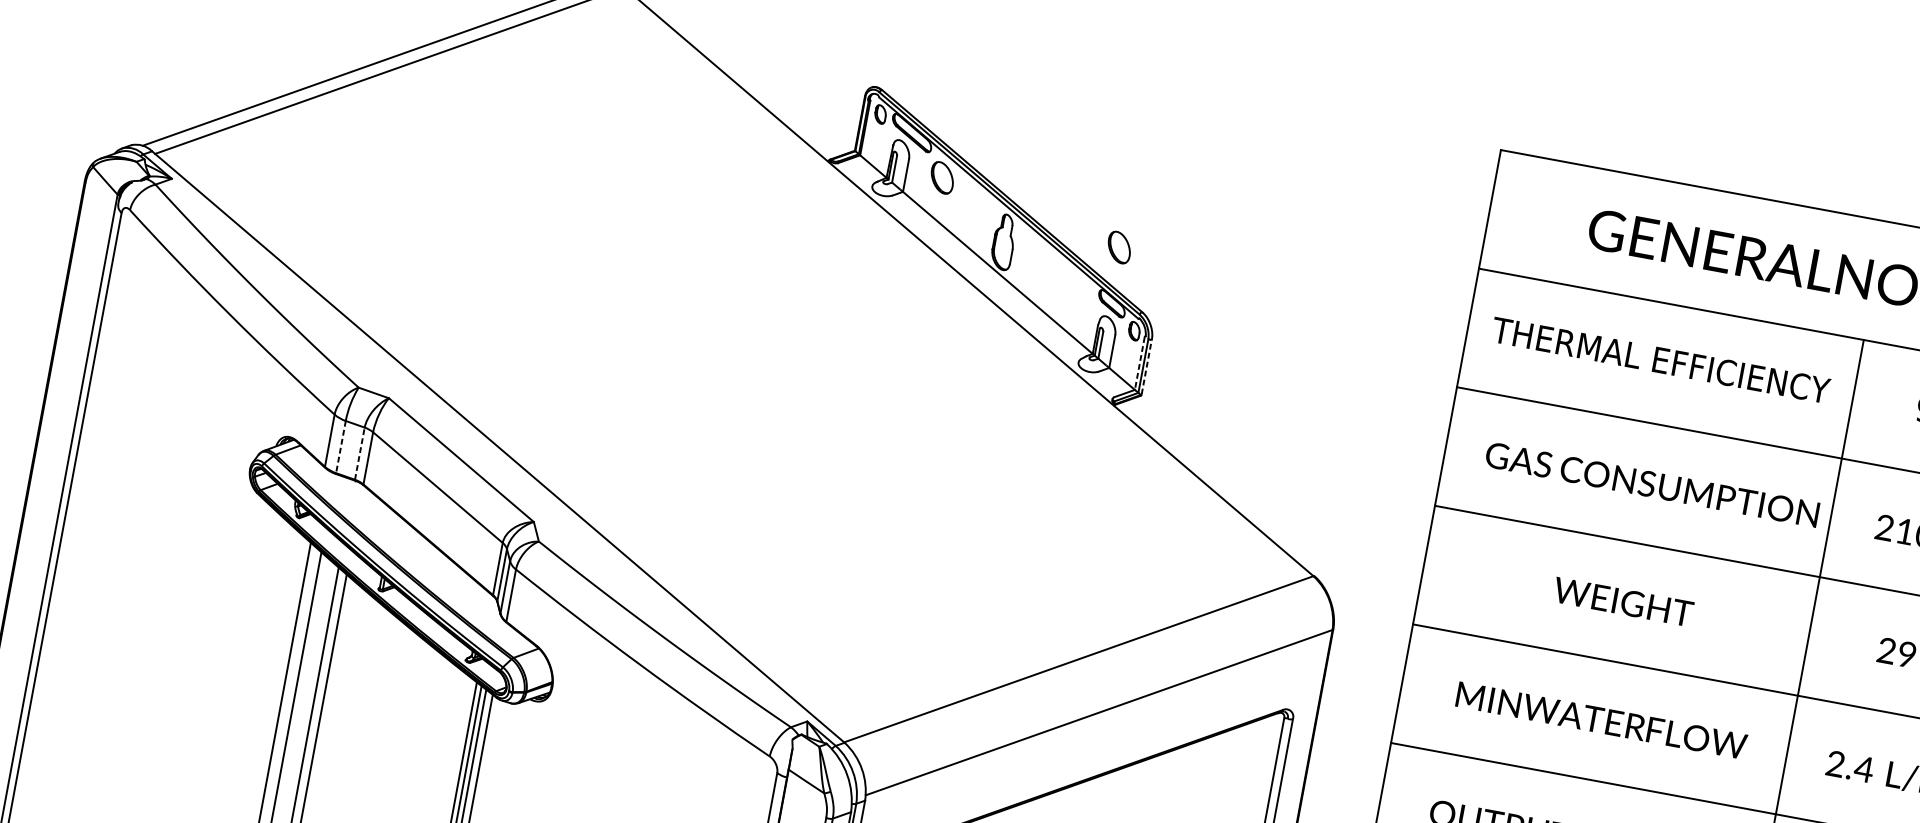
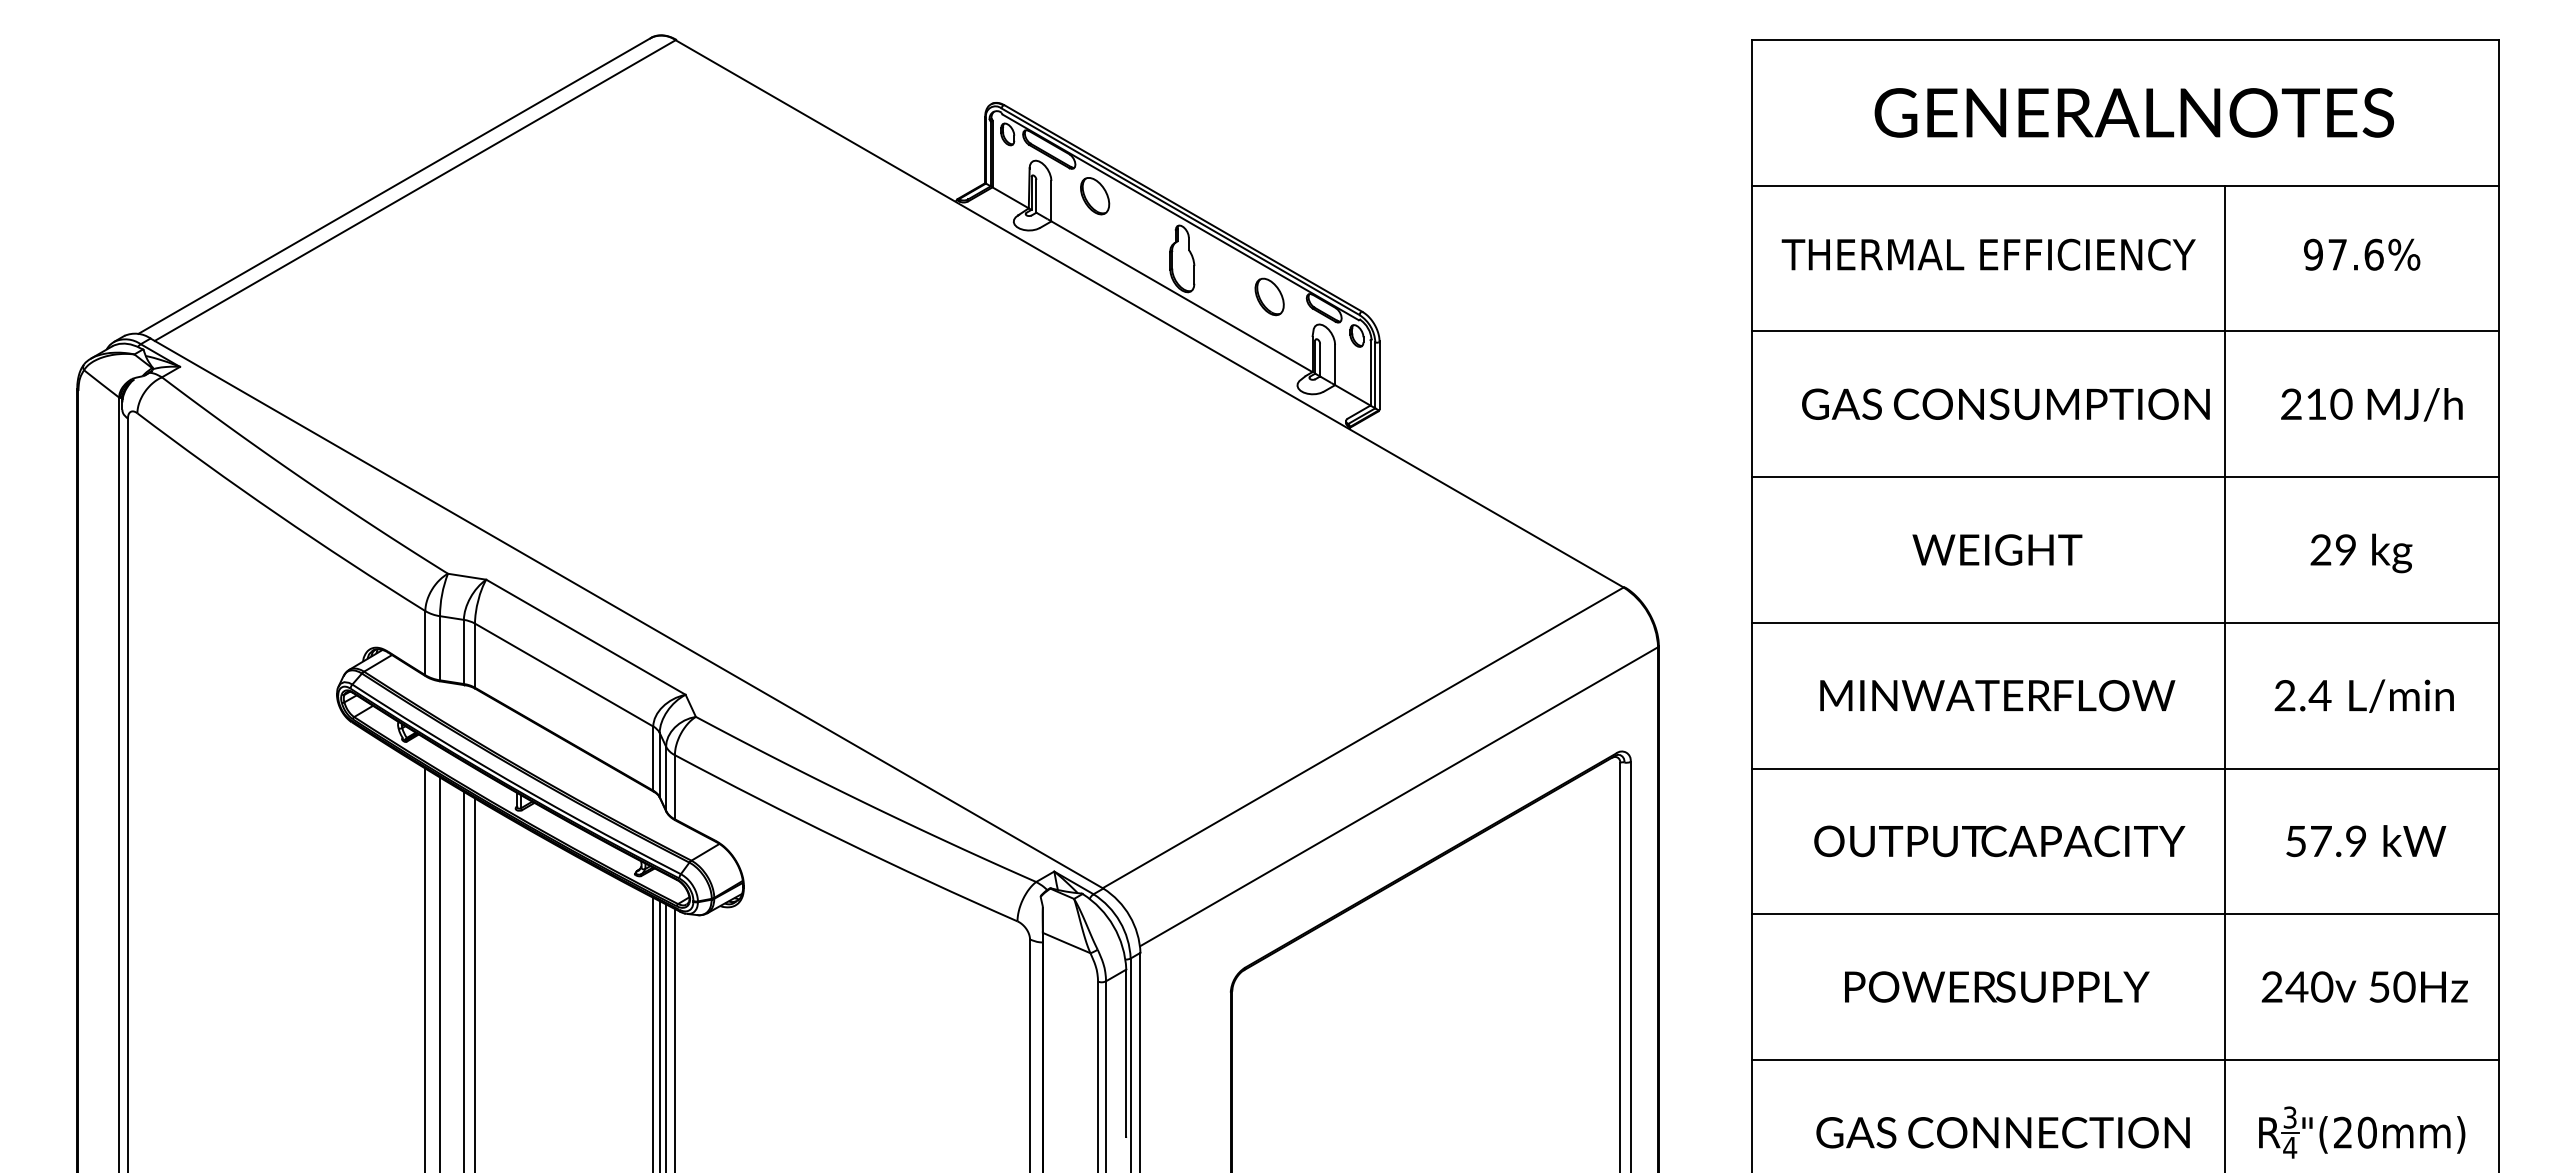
part: (1119, 247) -> (1269, 296), moved
line: (1139, 363) -> (1370, 373), dashed -> solid
line: (1146, 365) -> (1379, 374), dashed -> solid
line: (341, 447) -> (440, 648), dashed -> solid
line: (359, 453) -> (463, 651), dashed -> solid

